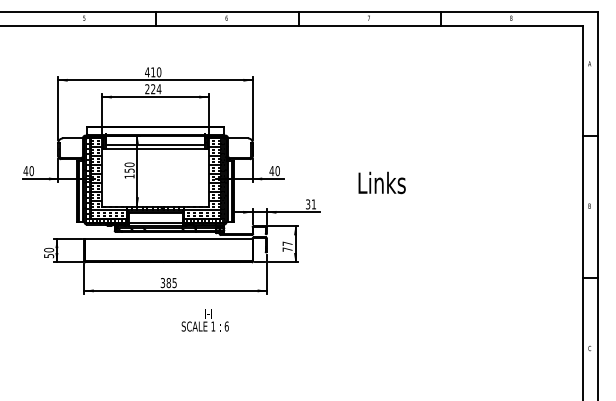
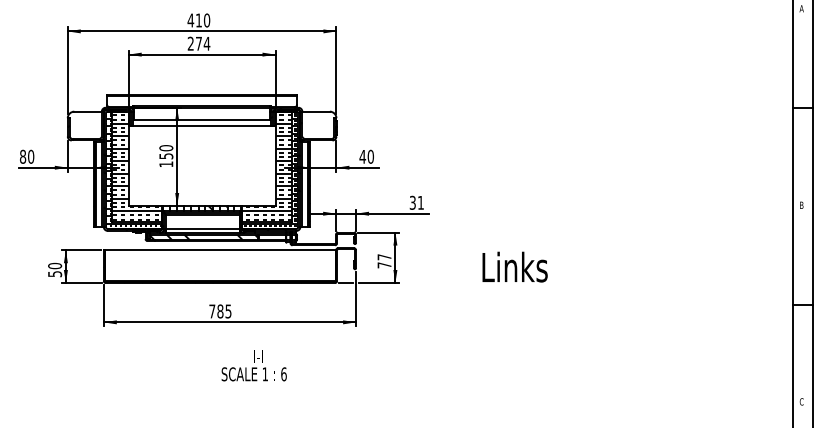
text: (153, 89) -> (199, 44), 224 -> 274
text: (25, 171) -> (22, 157), 40 -> 80
text: (381, 182) -> (514, 266), moved
text: (162, 283) -> (211, 312), 385 -> 785
text: (204, 320) -> (253, 365), moved

